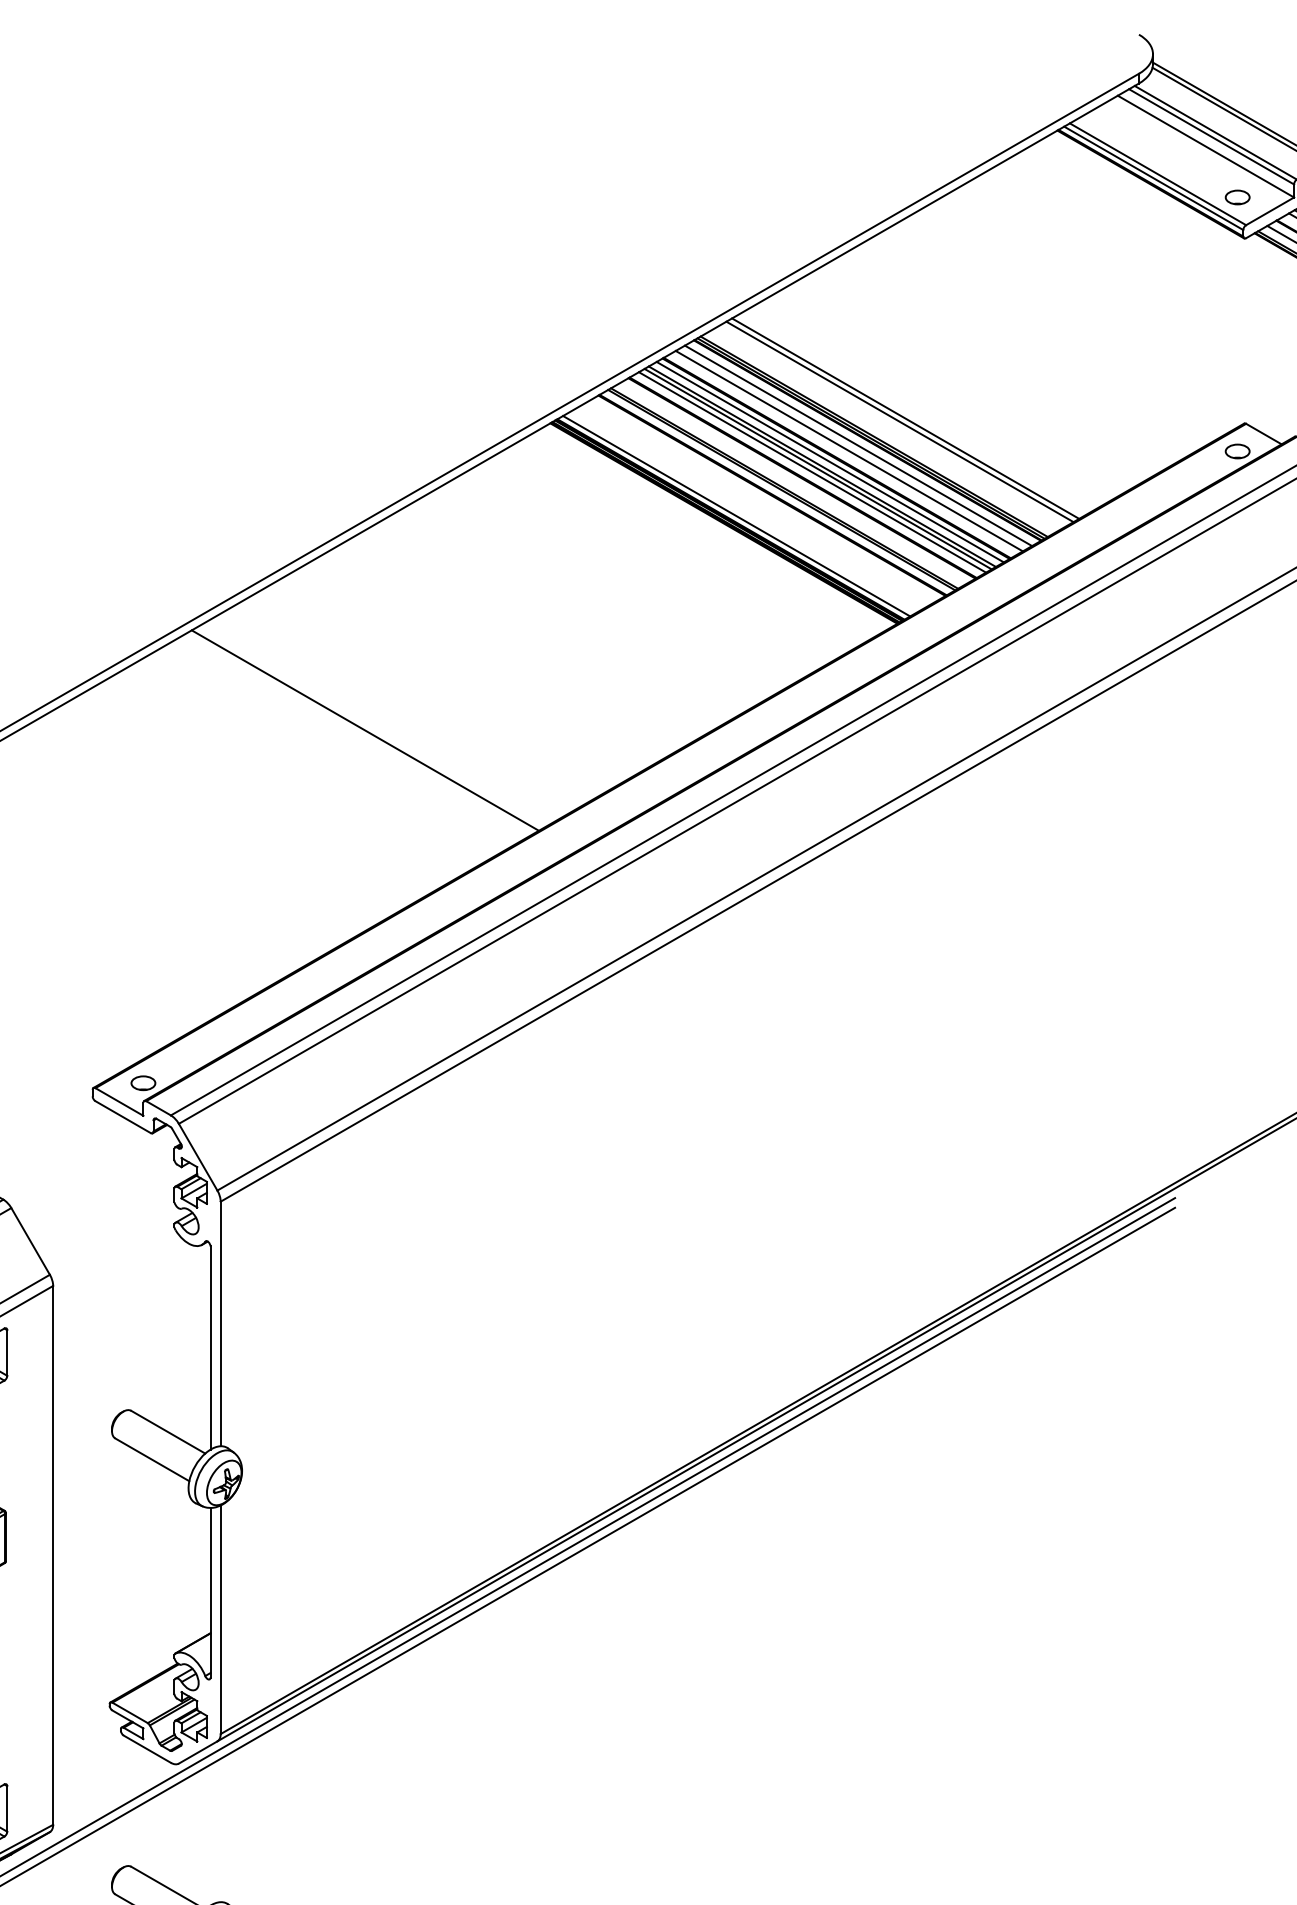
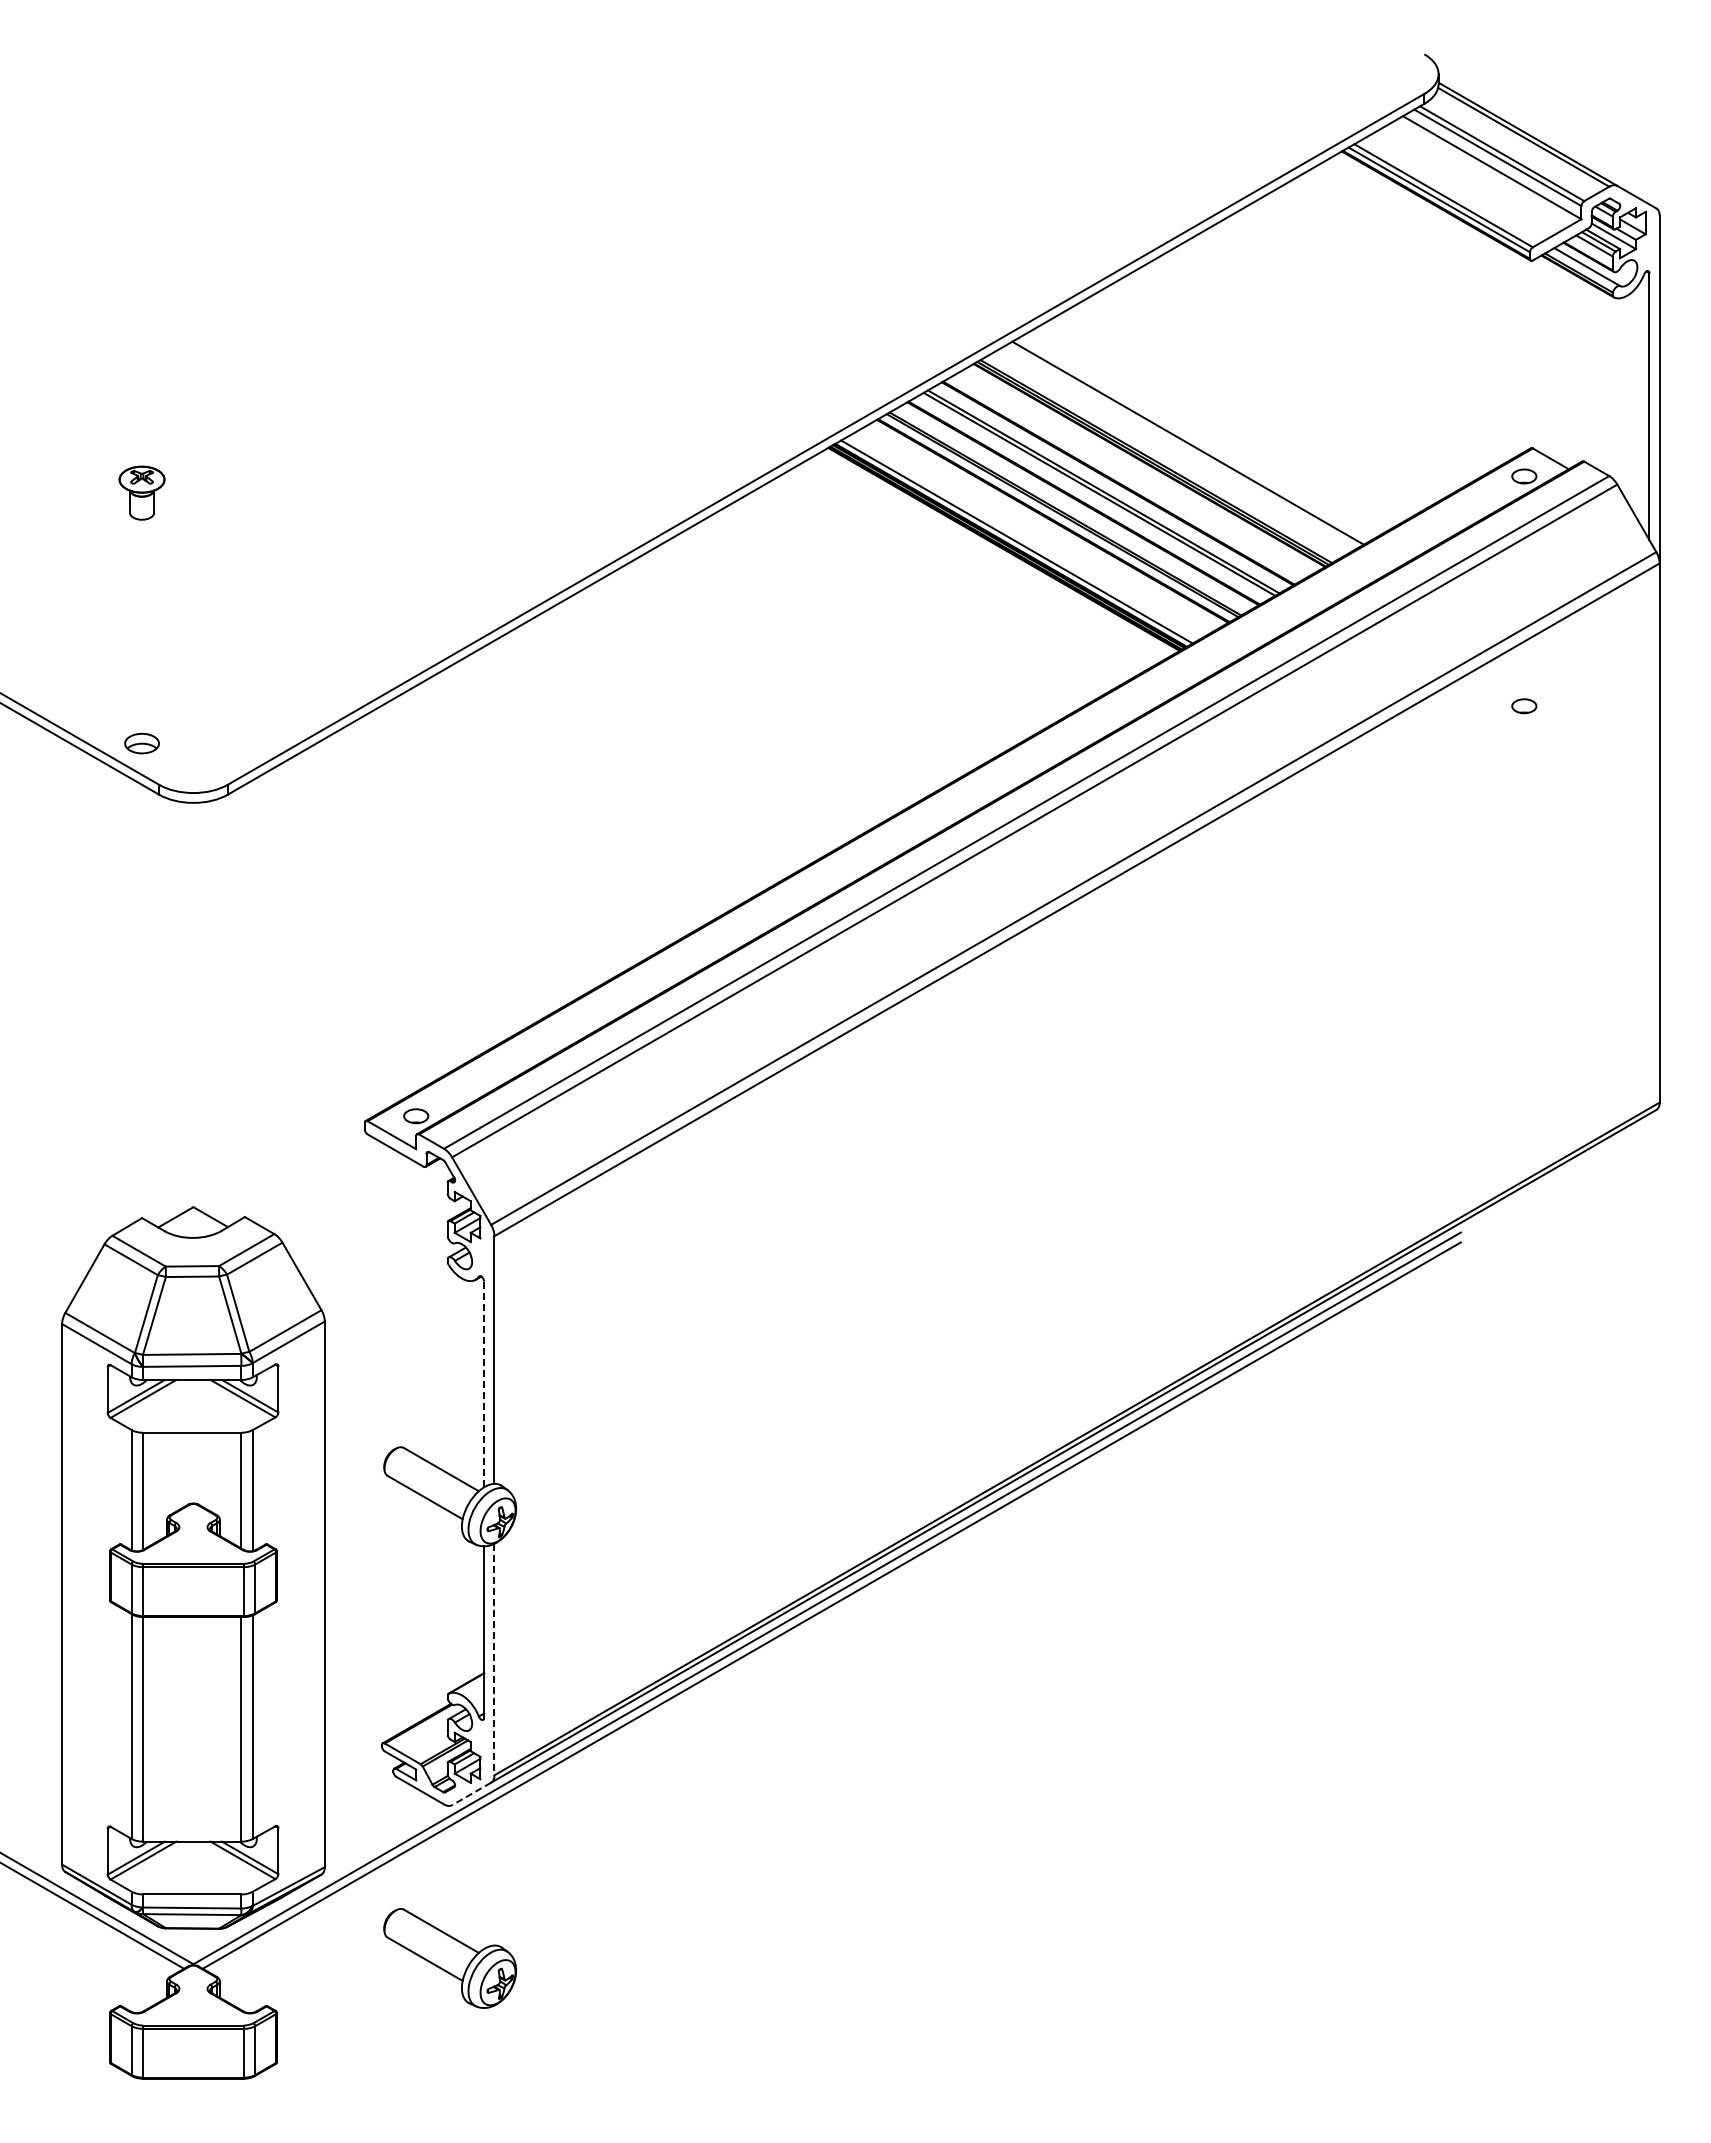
part: (1237, 197) -> (1524, 706), moved
line: (900, 421) -> (1182, 446), removed
line: (858, 445) -> (1140, 470), removed
line: (848, 450) -> (1130, 475), removed
line: (830, 461) -> (1111, 486), removed
line: (812, 472) -> (1093, 497), removed
line: (364, 729) -> (640, 758), removed
line: (210, 1348) -> (484, 1384), solid -> dashed
line: (220, 1619) -> (494, 1659), solid -> dashed
line: (198, 1752) -> (471, 1793), solid -> dashed

